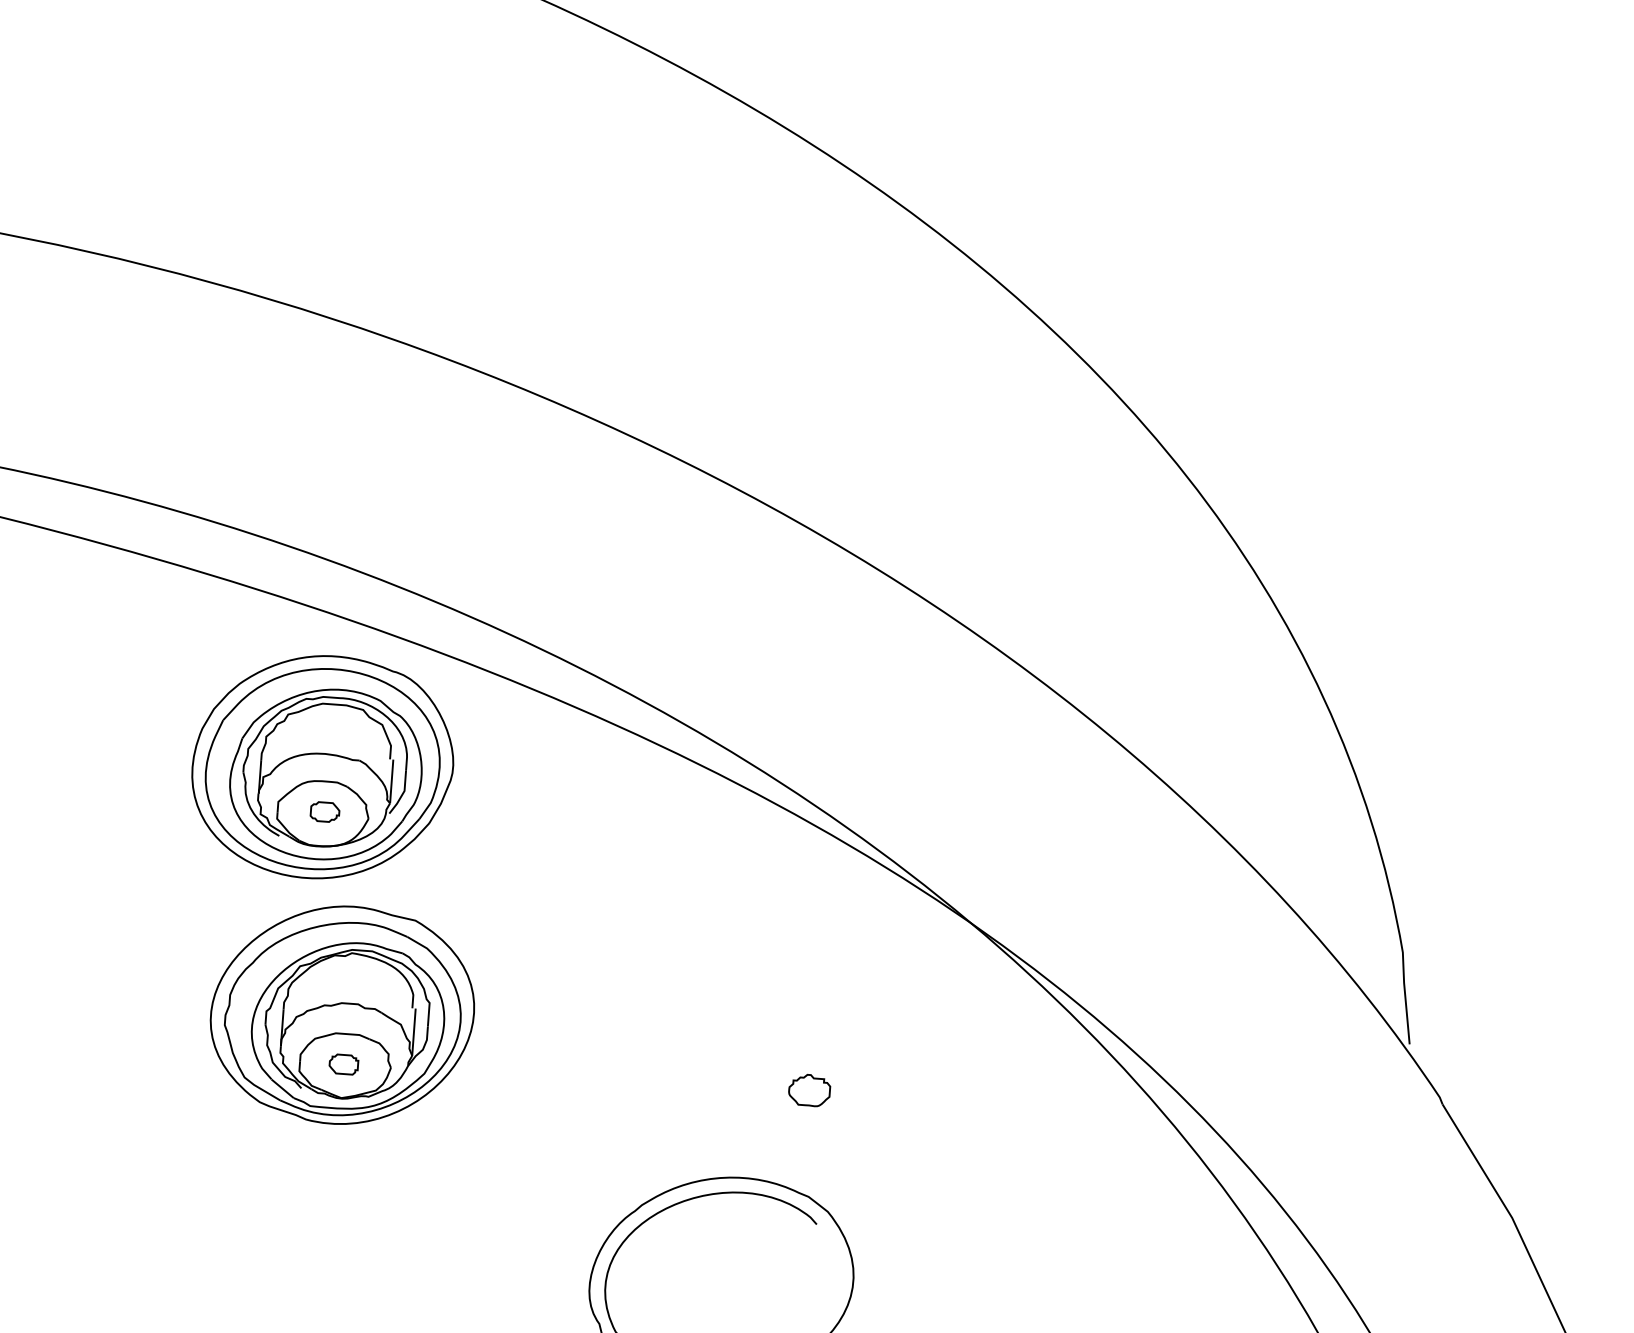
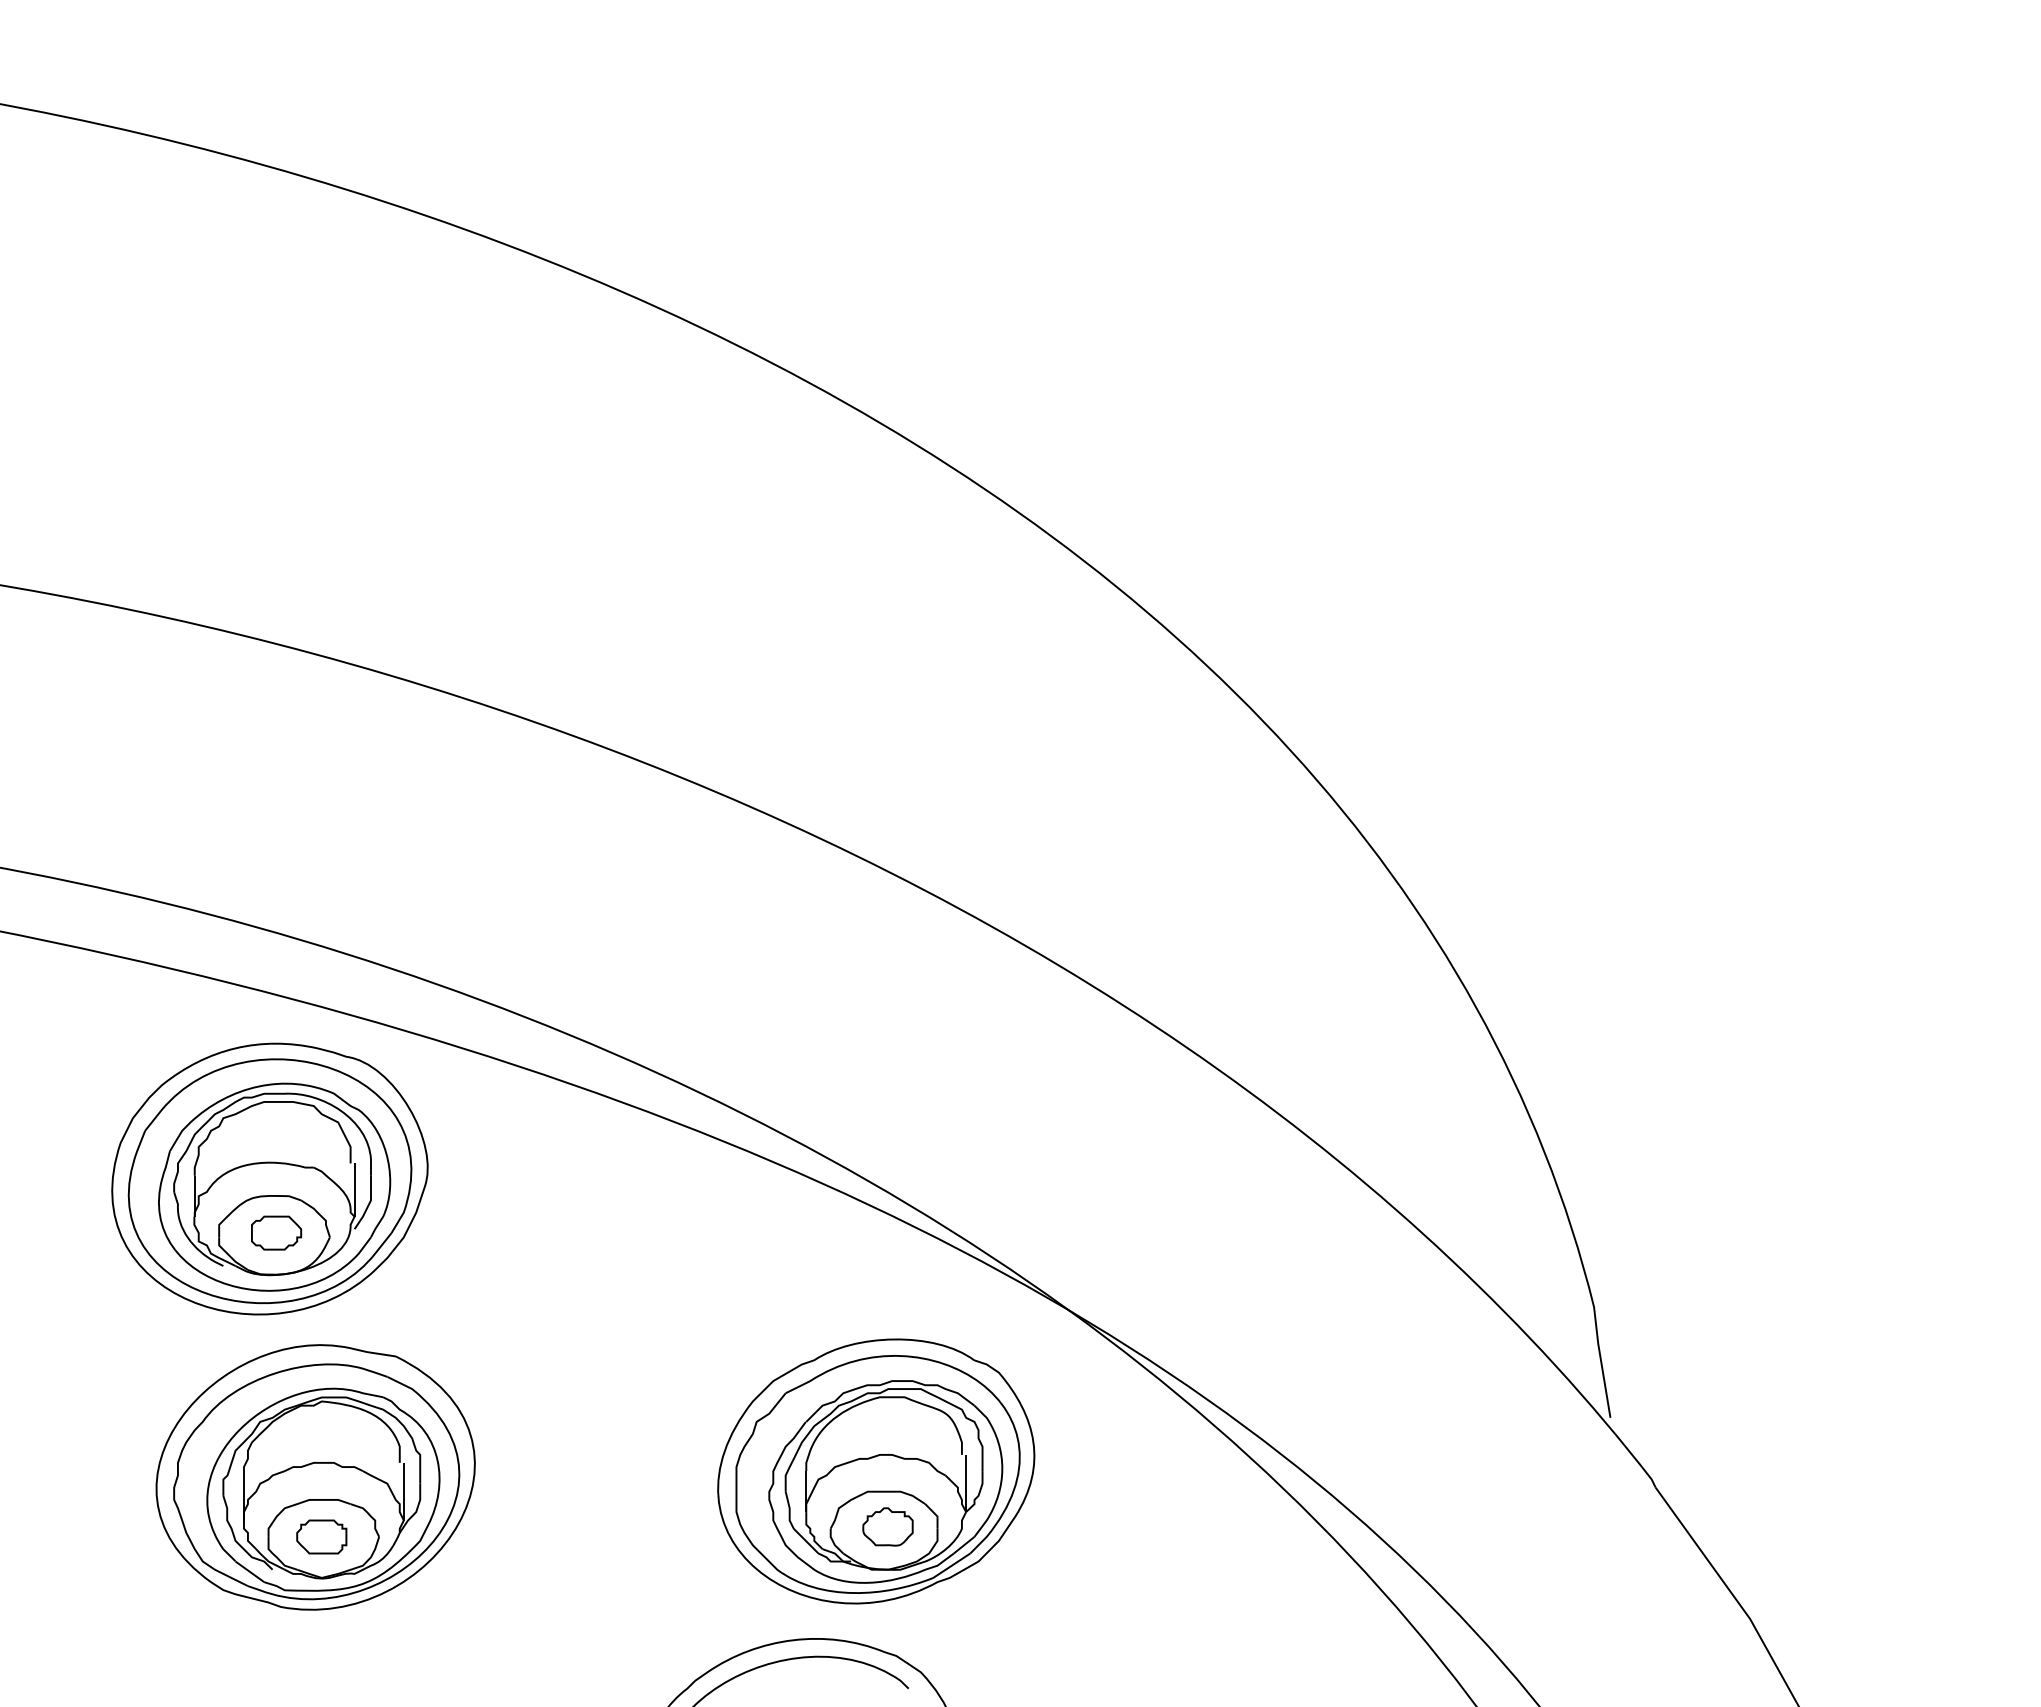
part: (325, 811) -> (276, 1232), size x1.43
part: (803, 1044) -> (876, 1471), added
part: (343, 1064) -> (321, 1536), size x1.43

